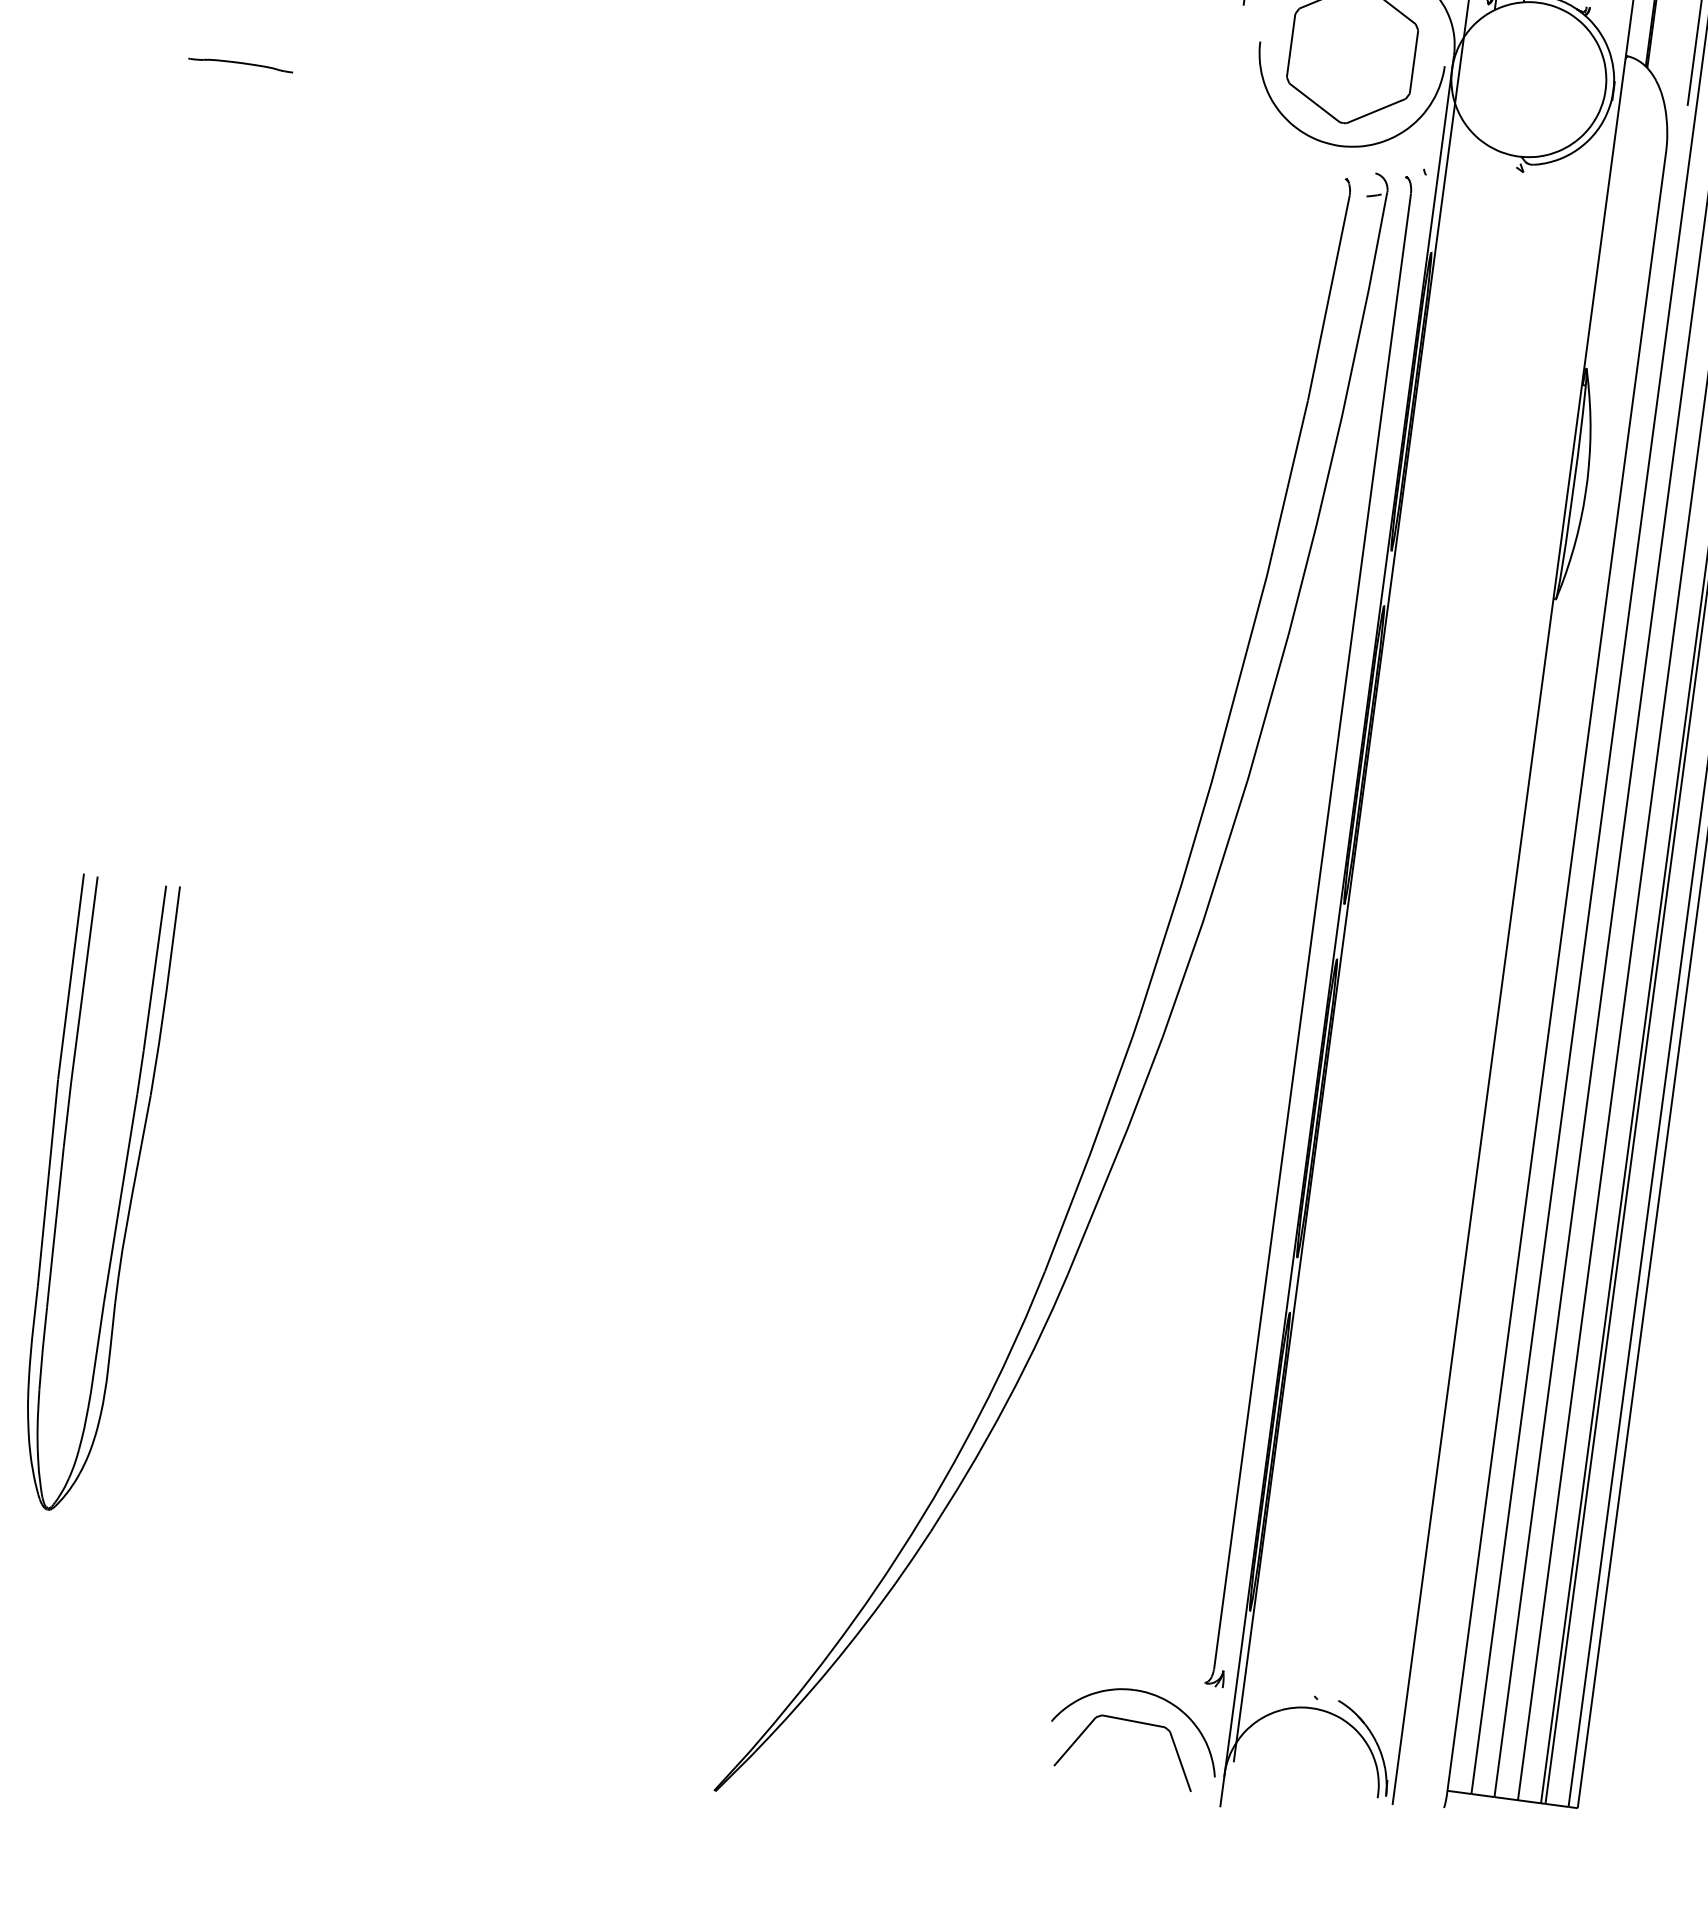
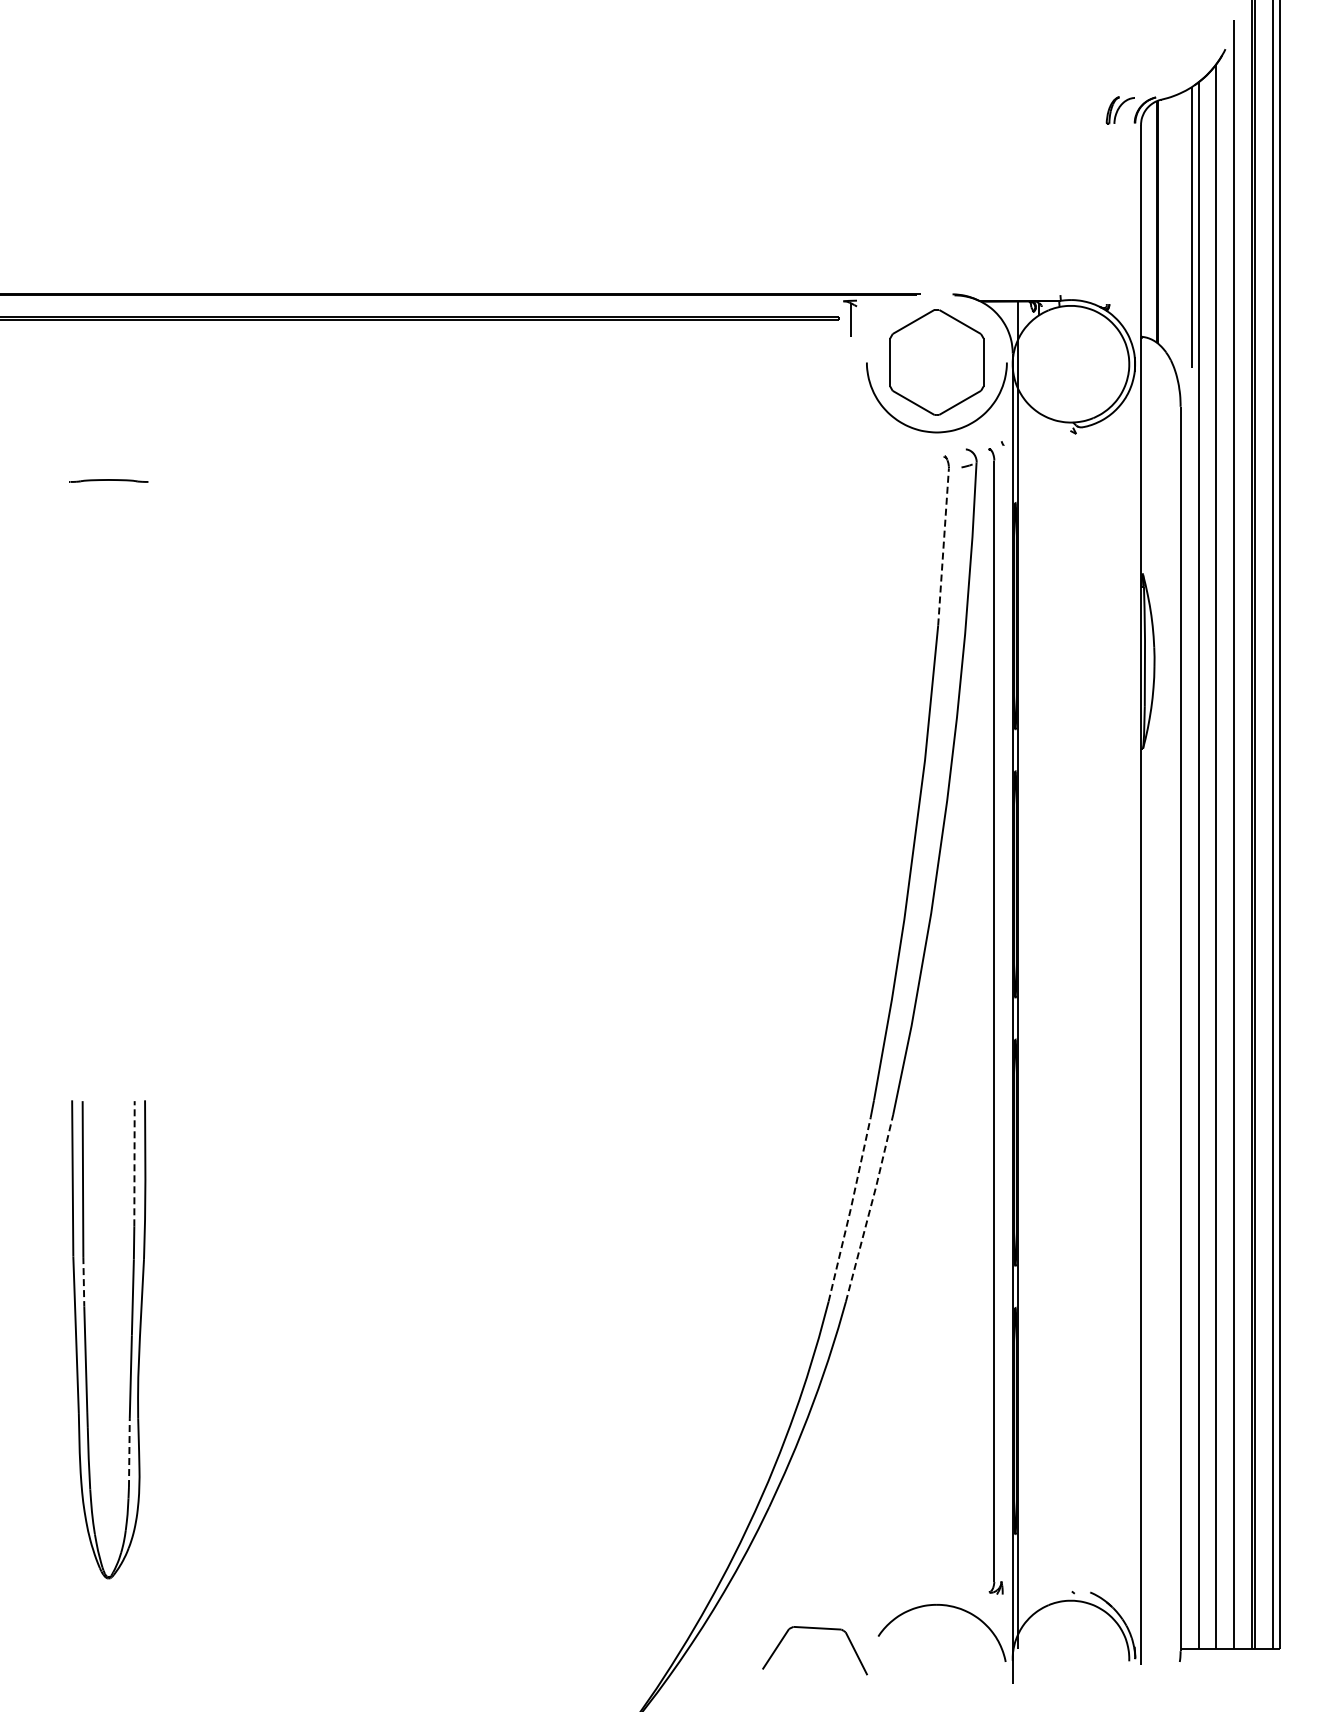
line: (1328, 297) -> (943, 546), solid -> dashed
line: (155, 967) -> (134, 1163), solid -> dashed
line: (67, 1114) -> (83, 1281), solid -> dashed
line: (1089, 1154) -> (850, 1209), solid -> dashed
line: (1116, 1155) -> (870, 1207), solid -> dashed
line: (97, 1347) -> (129, 1452), solid -> dashed
part: (1132, 1722) -> (816, 1629), moved

